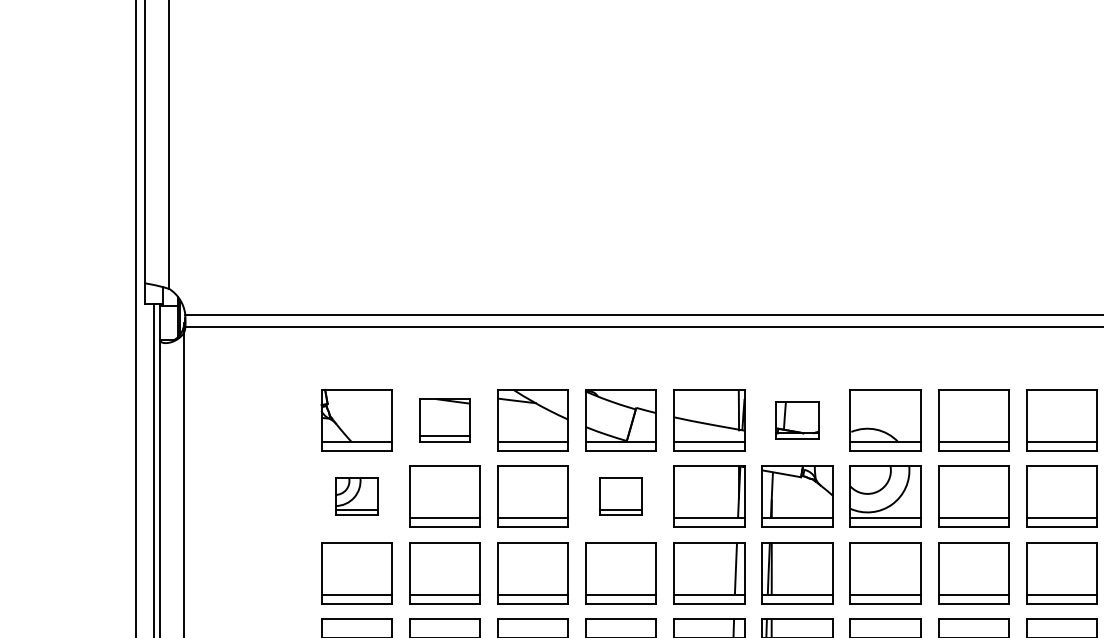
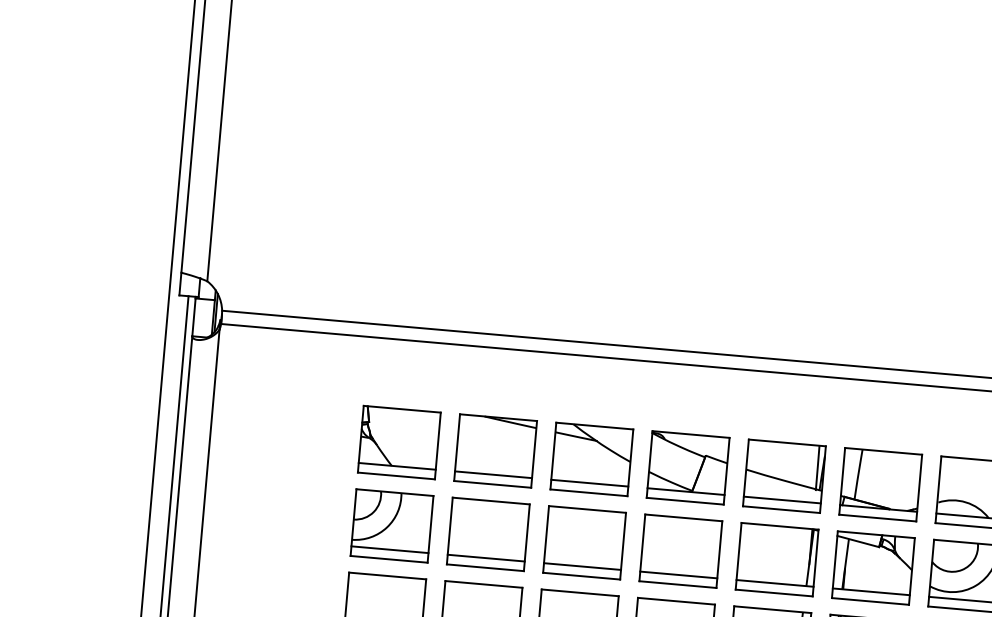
part: (444, 420) -> (495, 451), size x1.43
part: (797, 420) -> (880, 484), size x1.67
part: (356, 496) -> (391, 525), size x1.67
part: (620, 496) -> (680, 550), size x1.67

